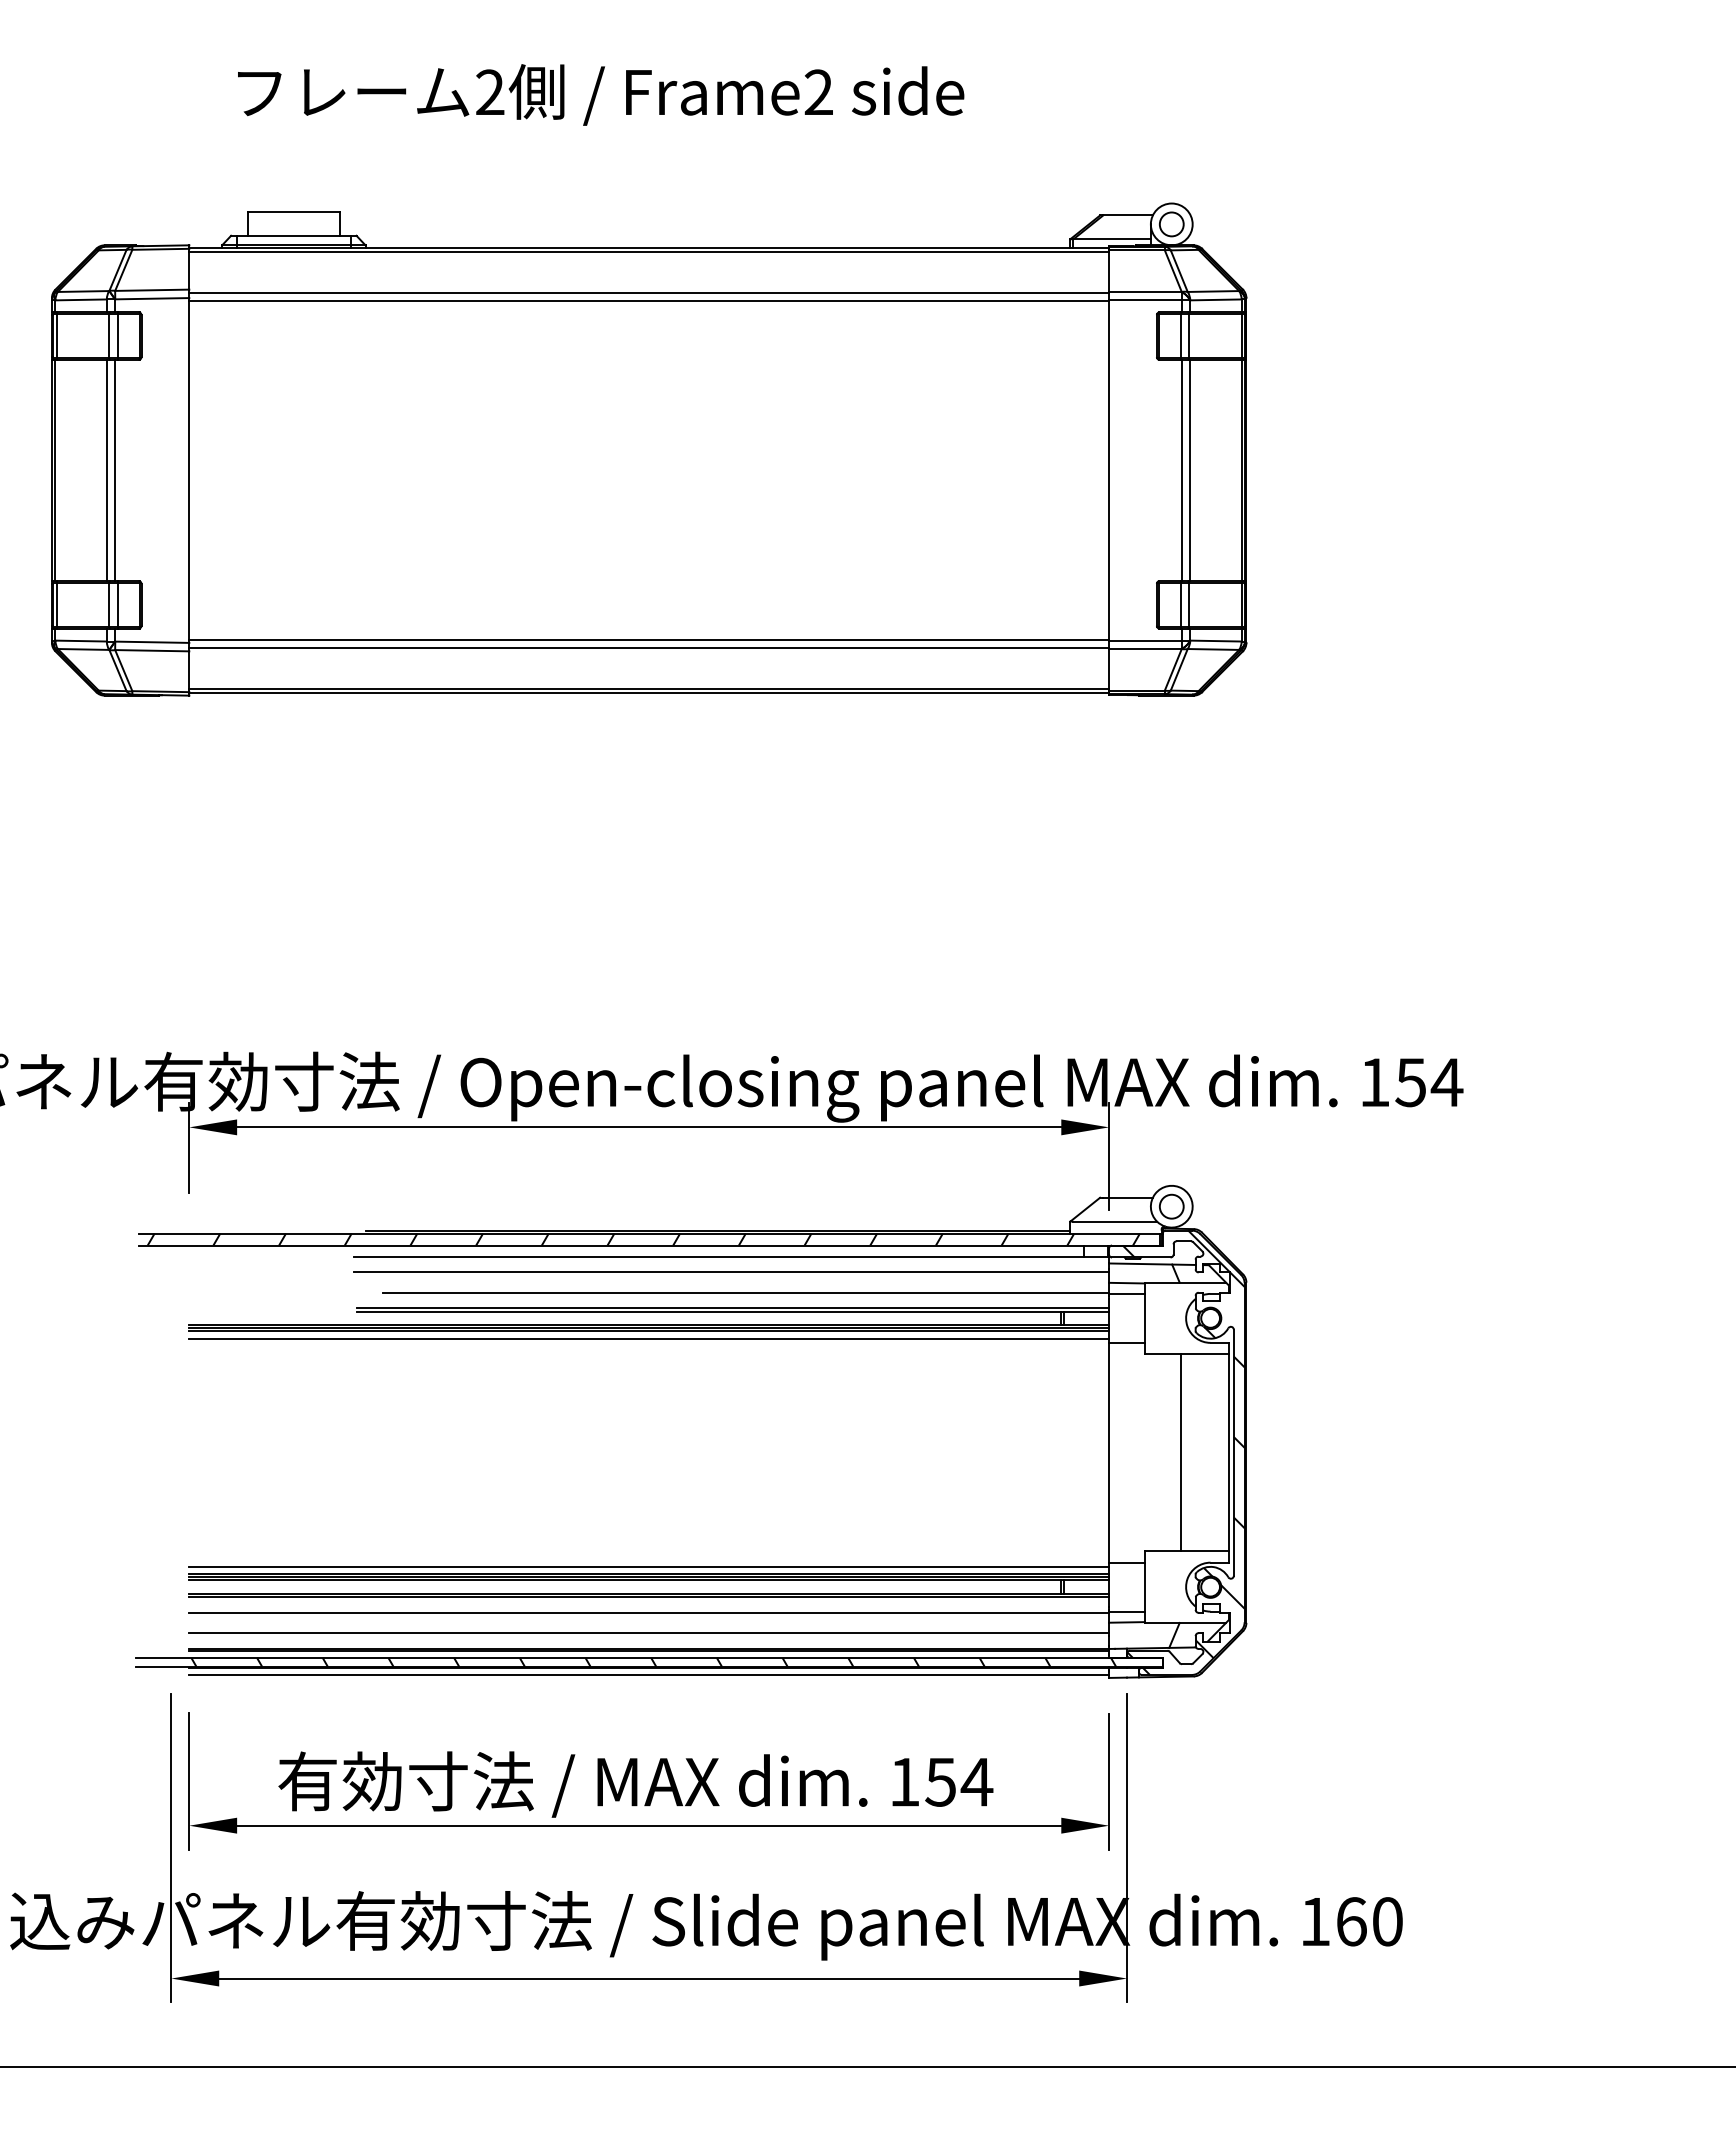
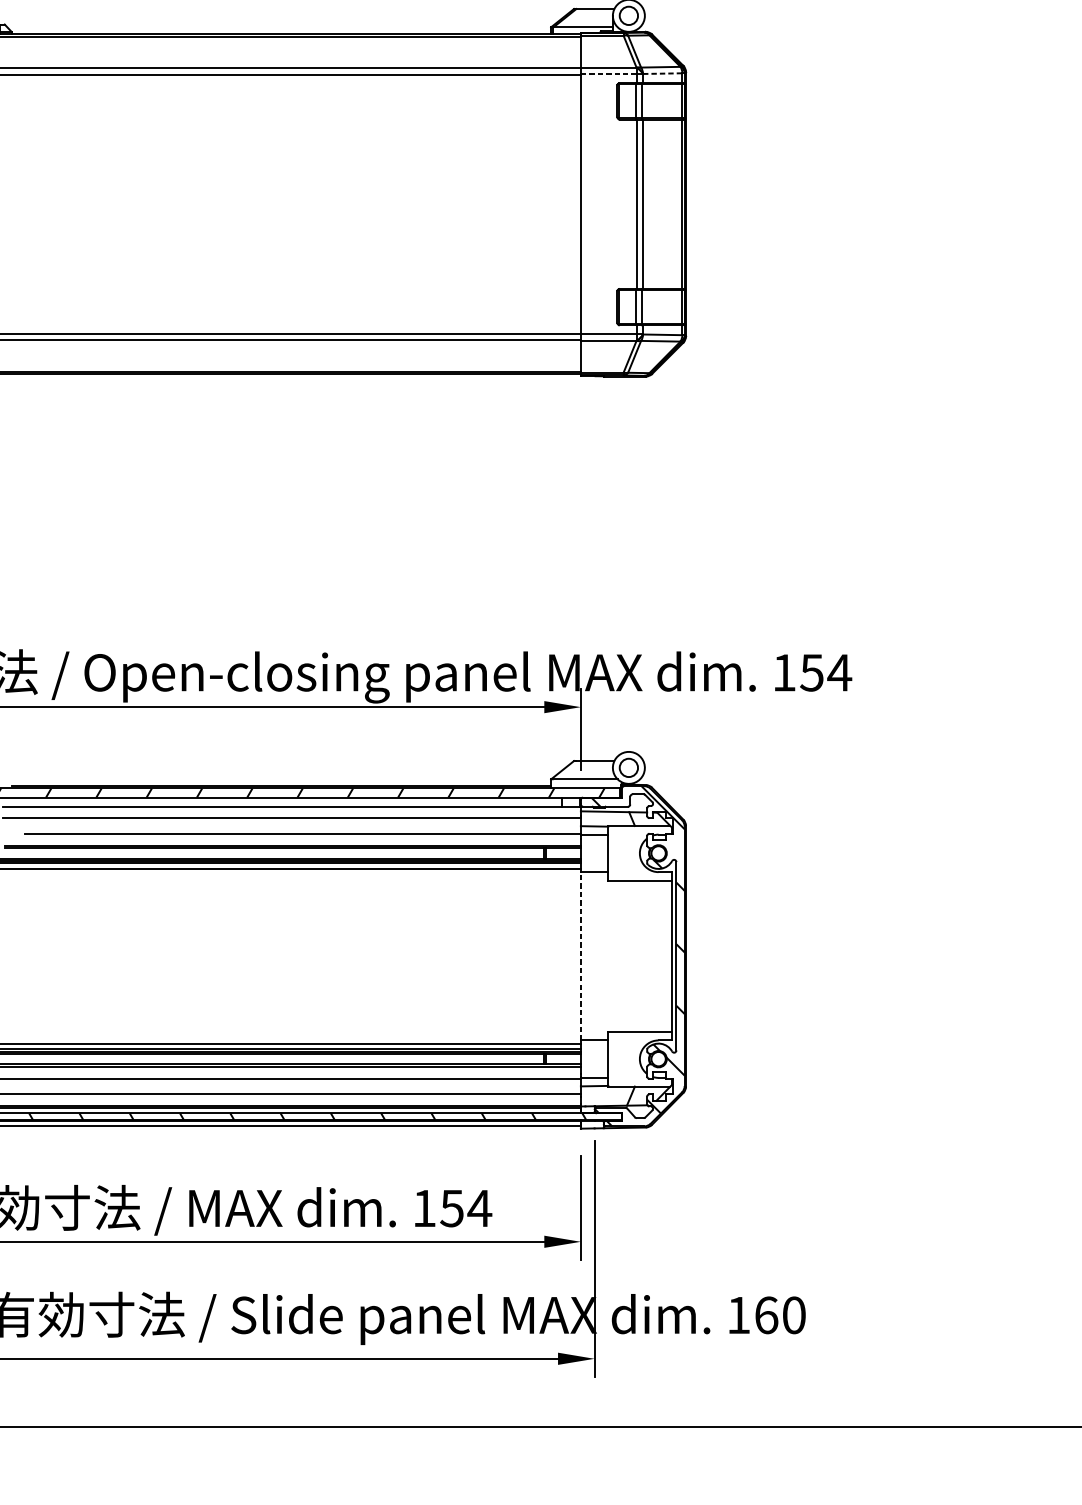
line: (1215, 299) -> (662, 73), solid -> dashed
line: (1145, 300) -> (608, 74), solid -> dashed
line: (1109, 1452) -> (581, 956), solid -> dashed
line: (1180, 1452) -> (635, 956), removed

